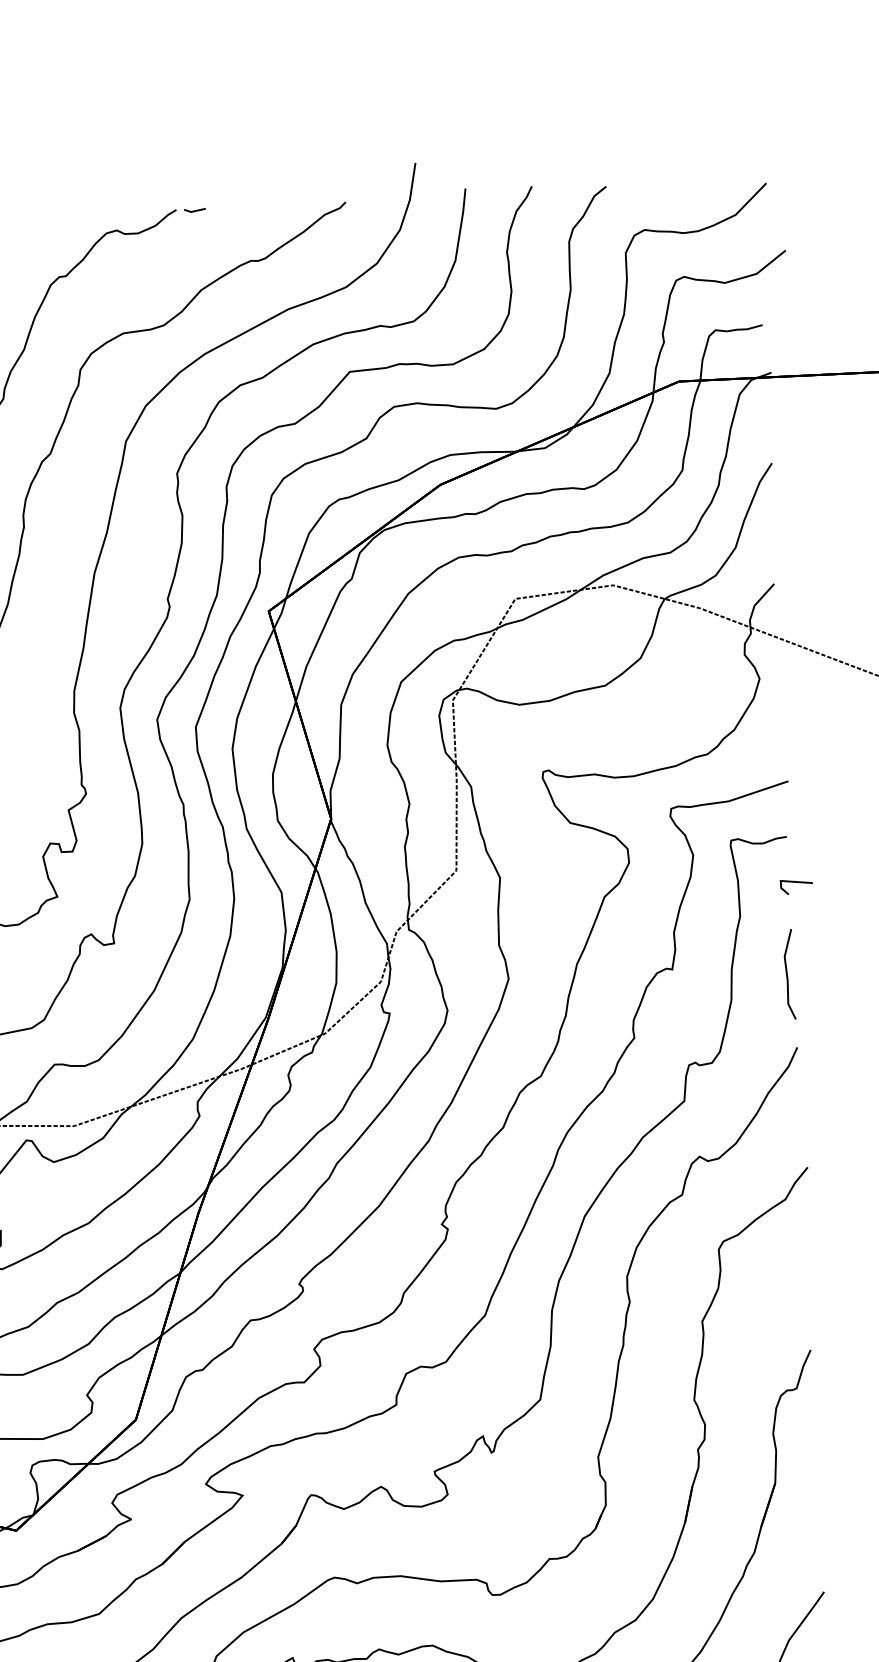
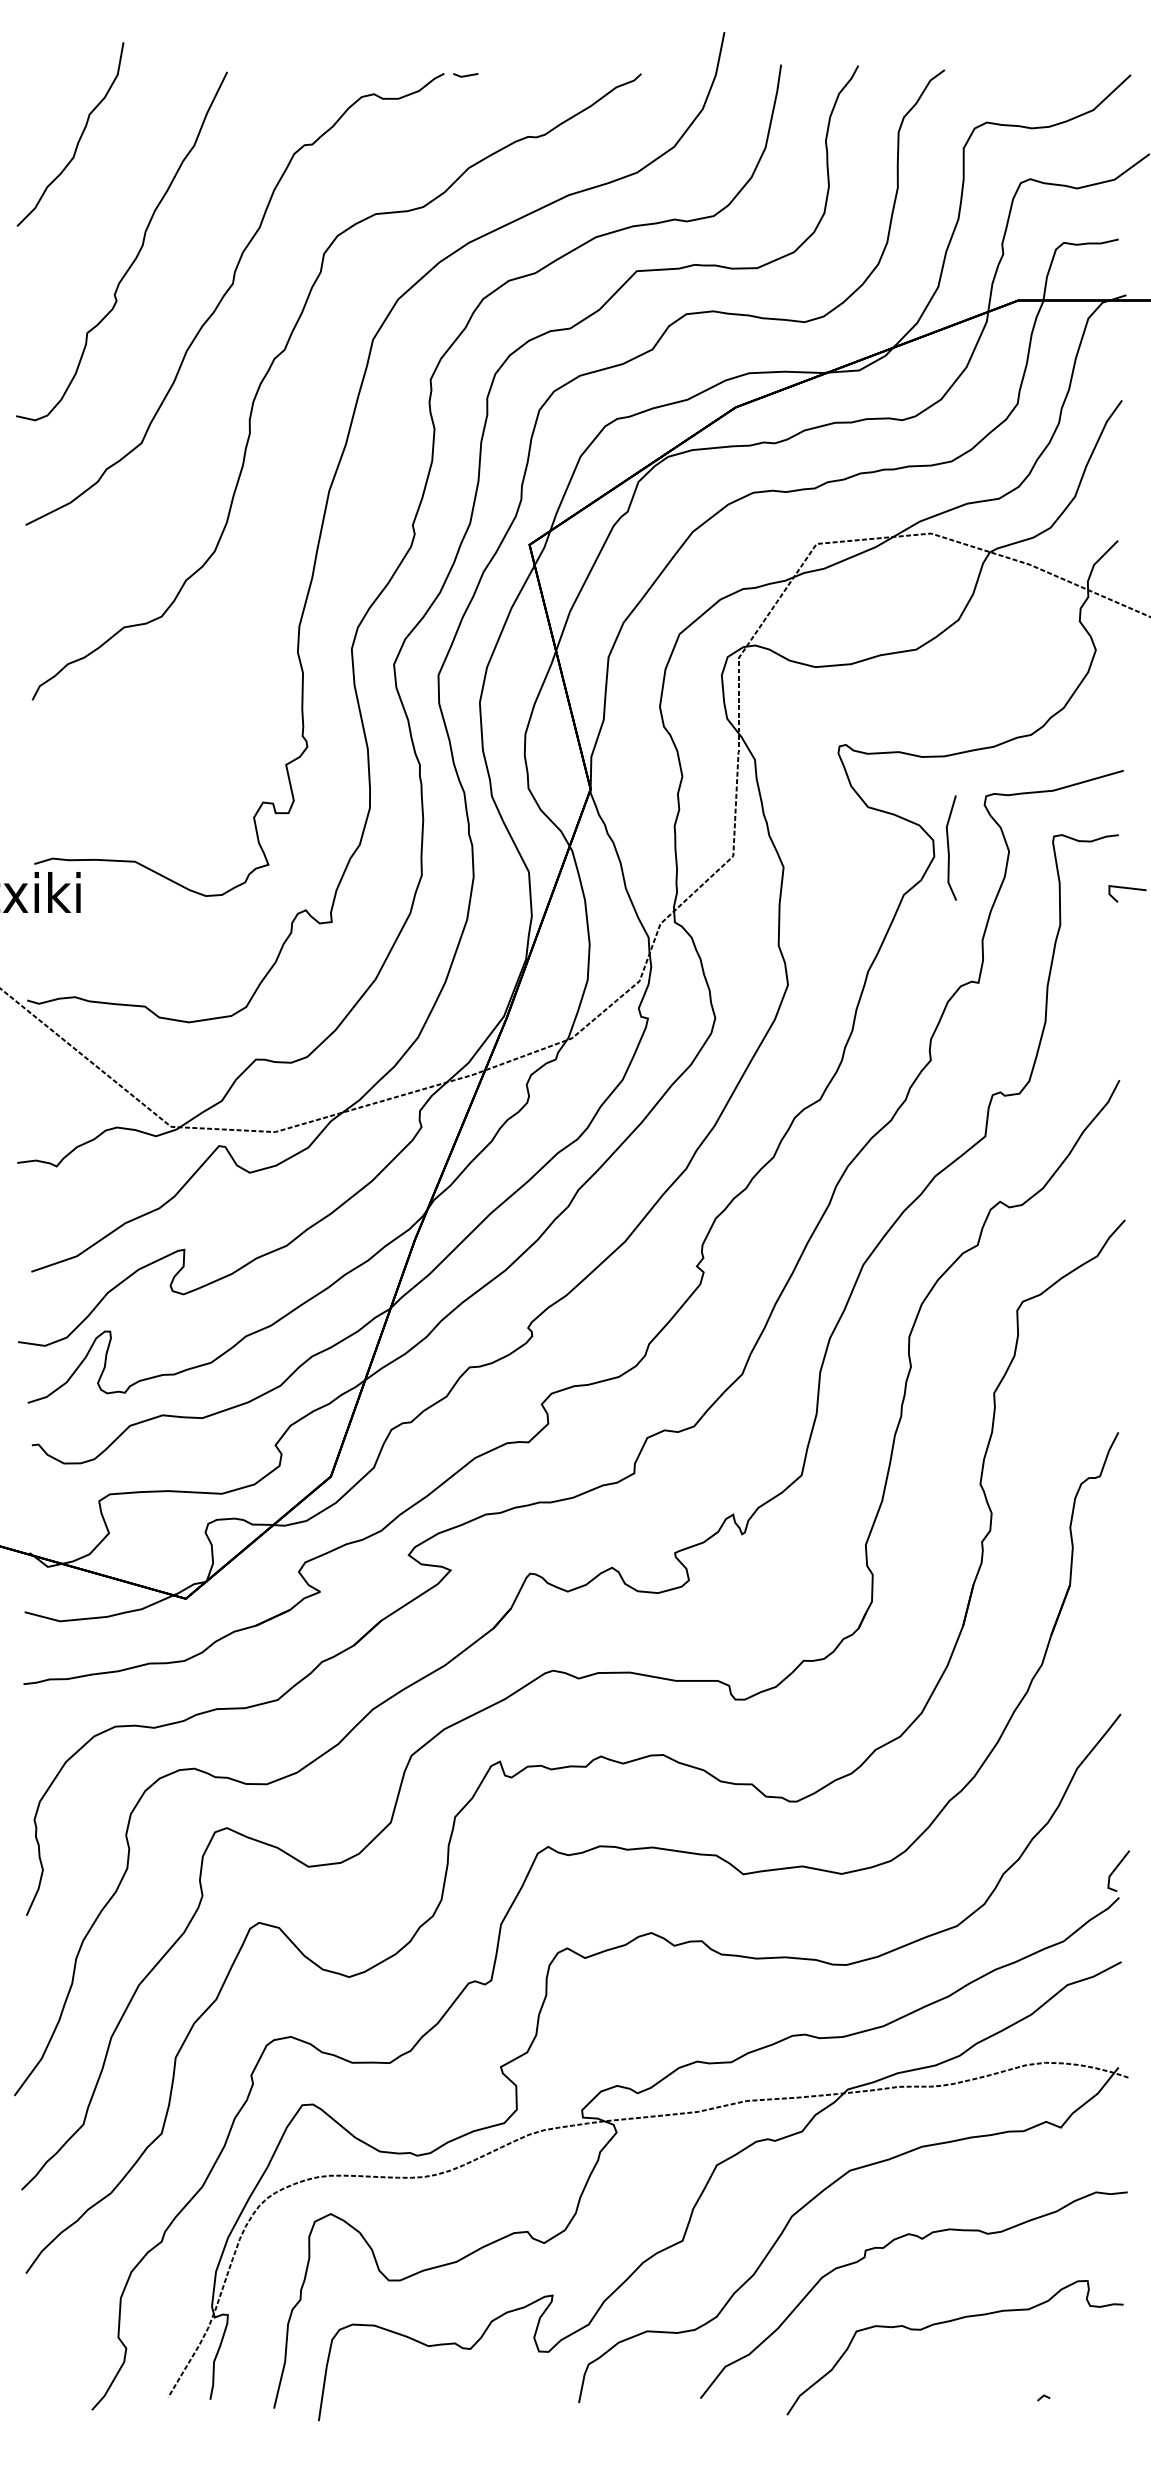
line: (787, 974) -> (949, 847), moved

